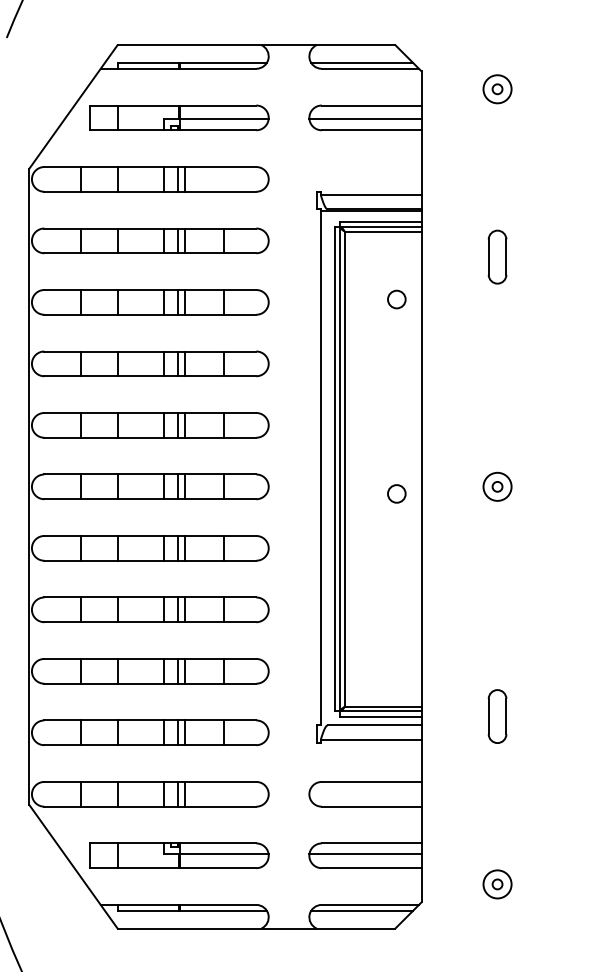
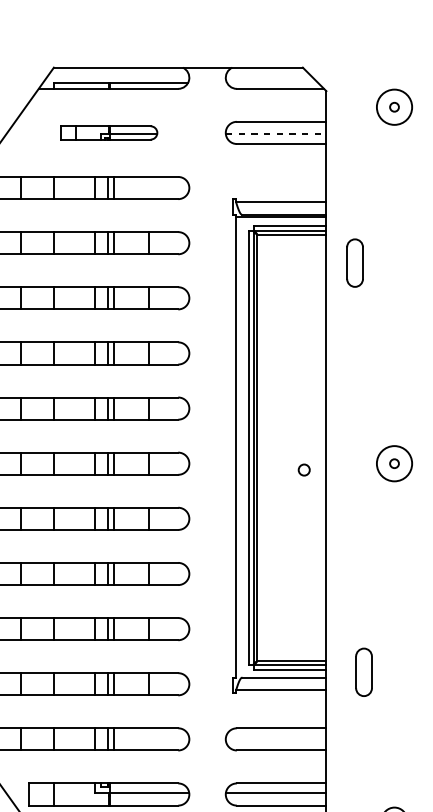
line: (361, 62) -> (272, 83), removed
circle: (497, 89) -> (394, 107), size x1.4
part: (179, 117) -> (109, 132), size x0.6
line: (366, 119) -> (277, 134), solid -> dashed
part: (497, 256) -> (355, 262), moved
circle: (396, 299) -> (303, 295), removed
circle: (497, 486) -> (394, 463), size x1.4
circle: (396, 493) -> (303, 469), size x0.7
part: (497, 716) -> (363, 672), moved

